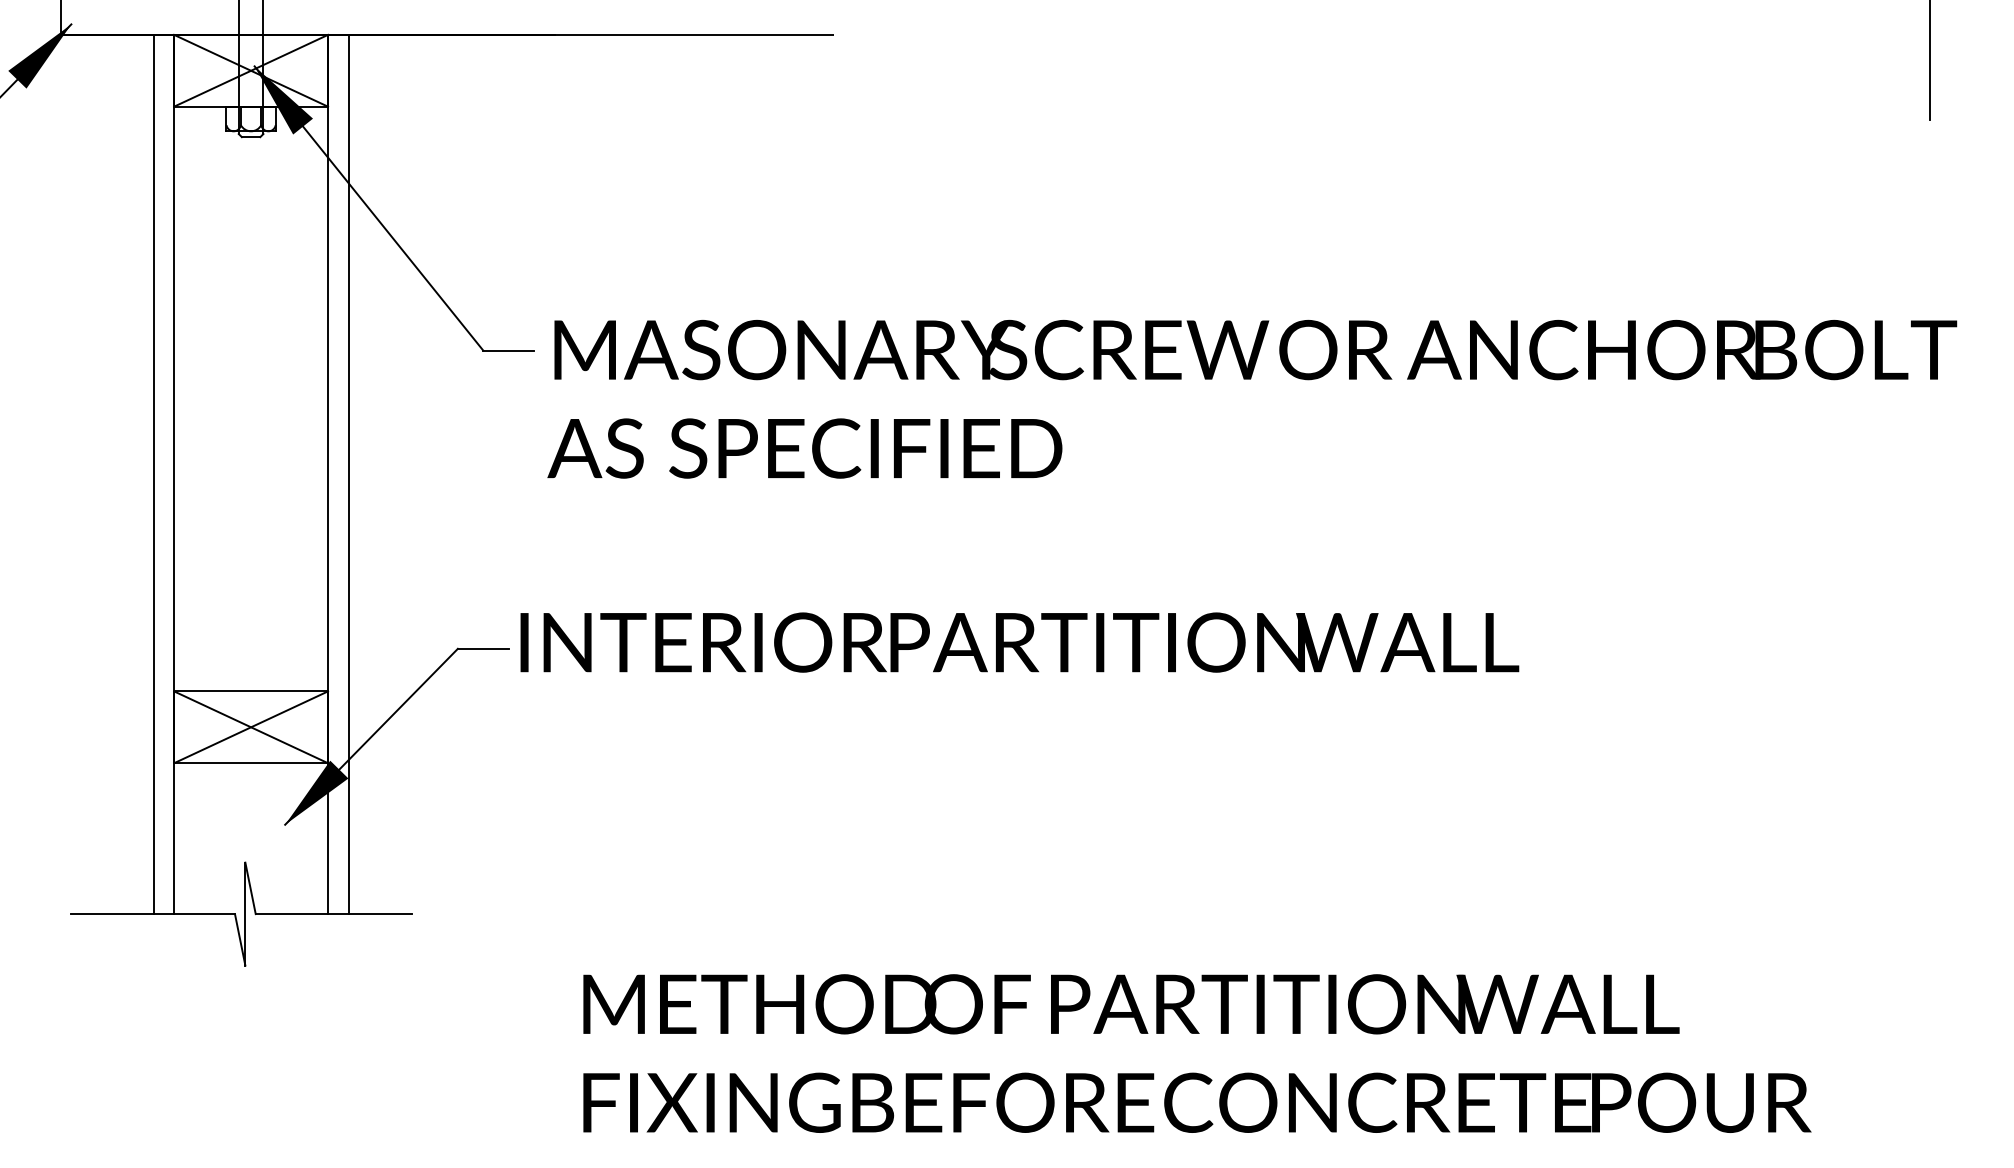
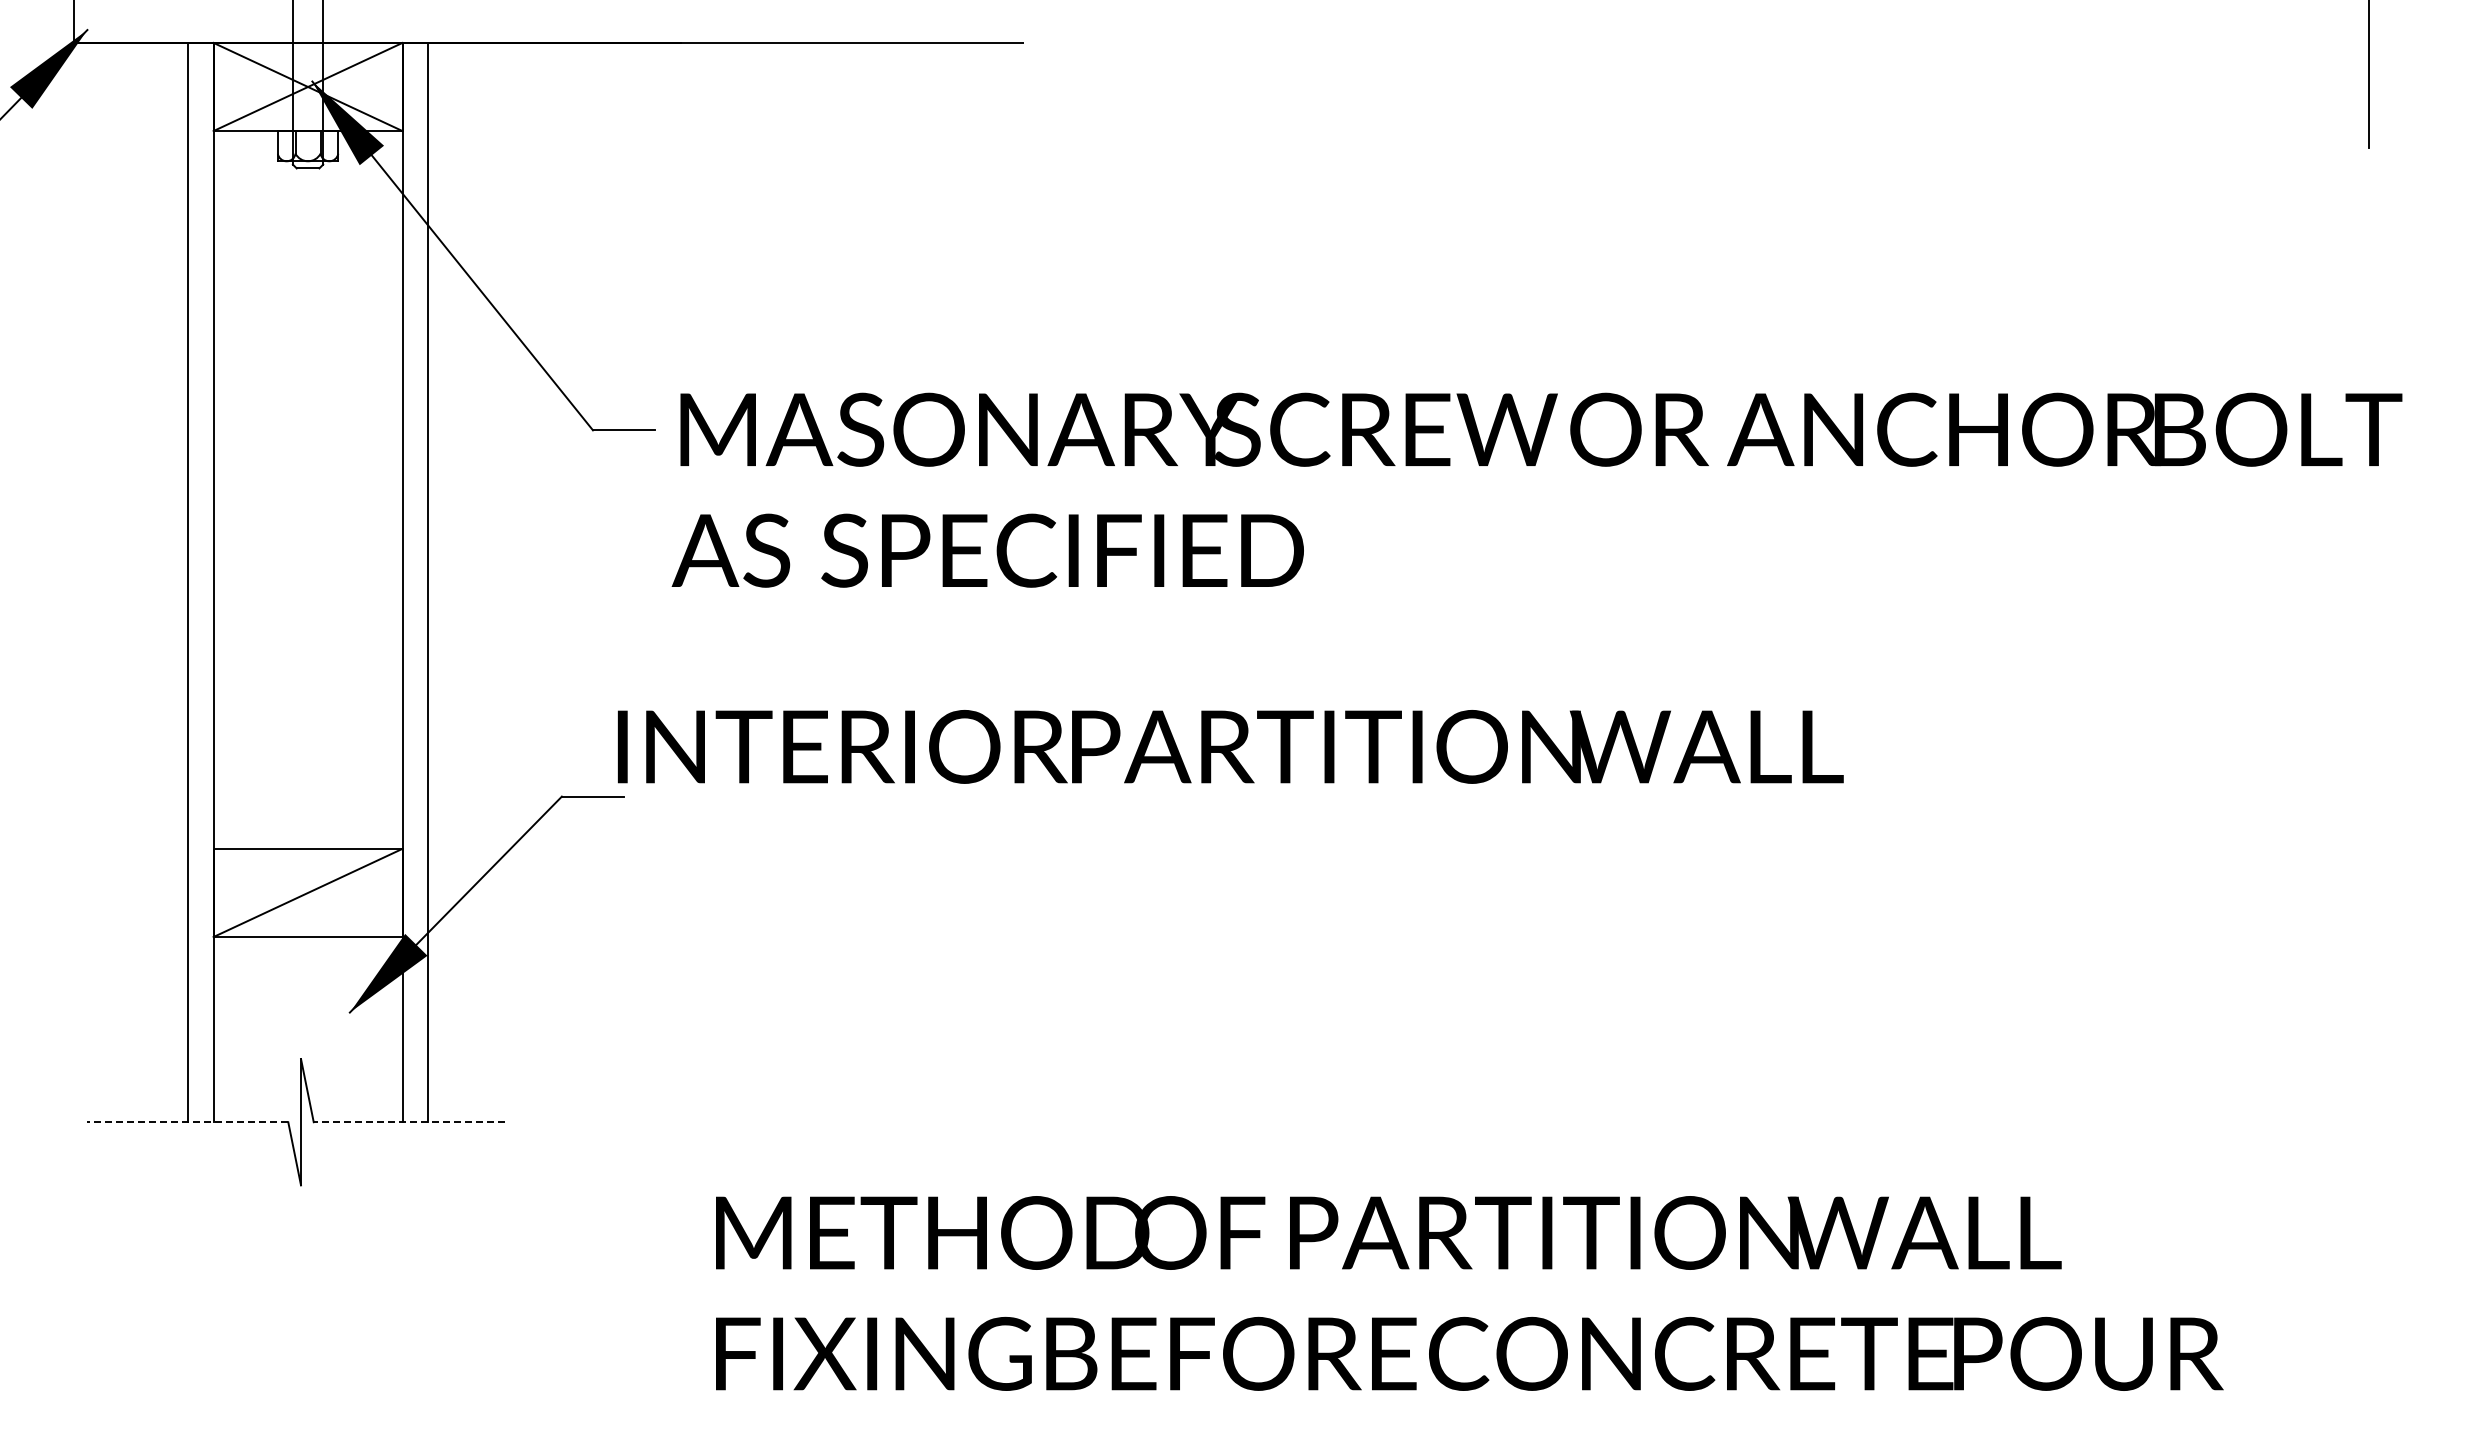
text: (1019, 642) -> (1230, 746), moved
line: (250, 726) -> (307, 892), removed
line: (152, 914) -> (187, 1122), solid -> dashed
line: (333, 914) -> (409, 1122), solid -> dashed

